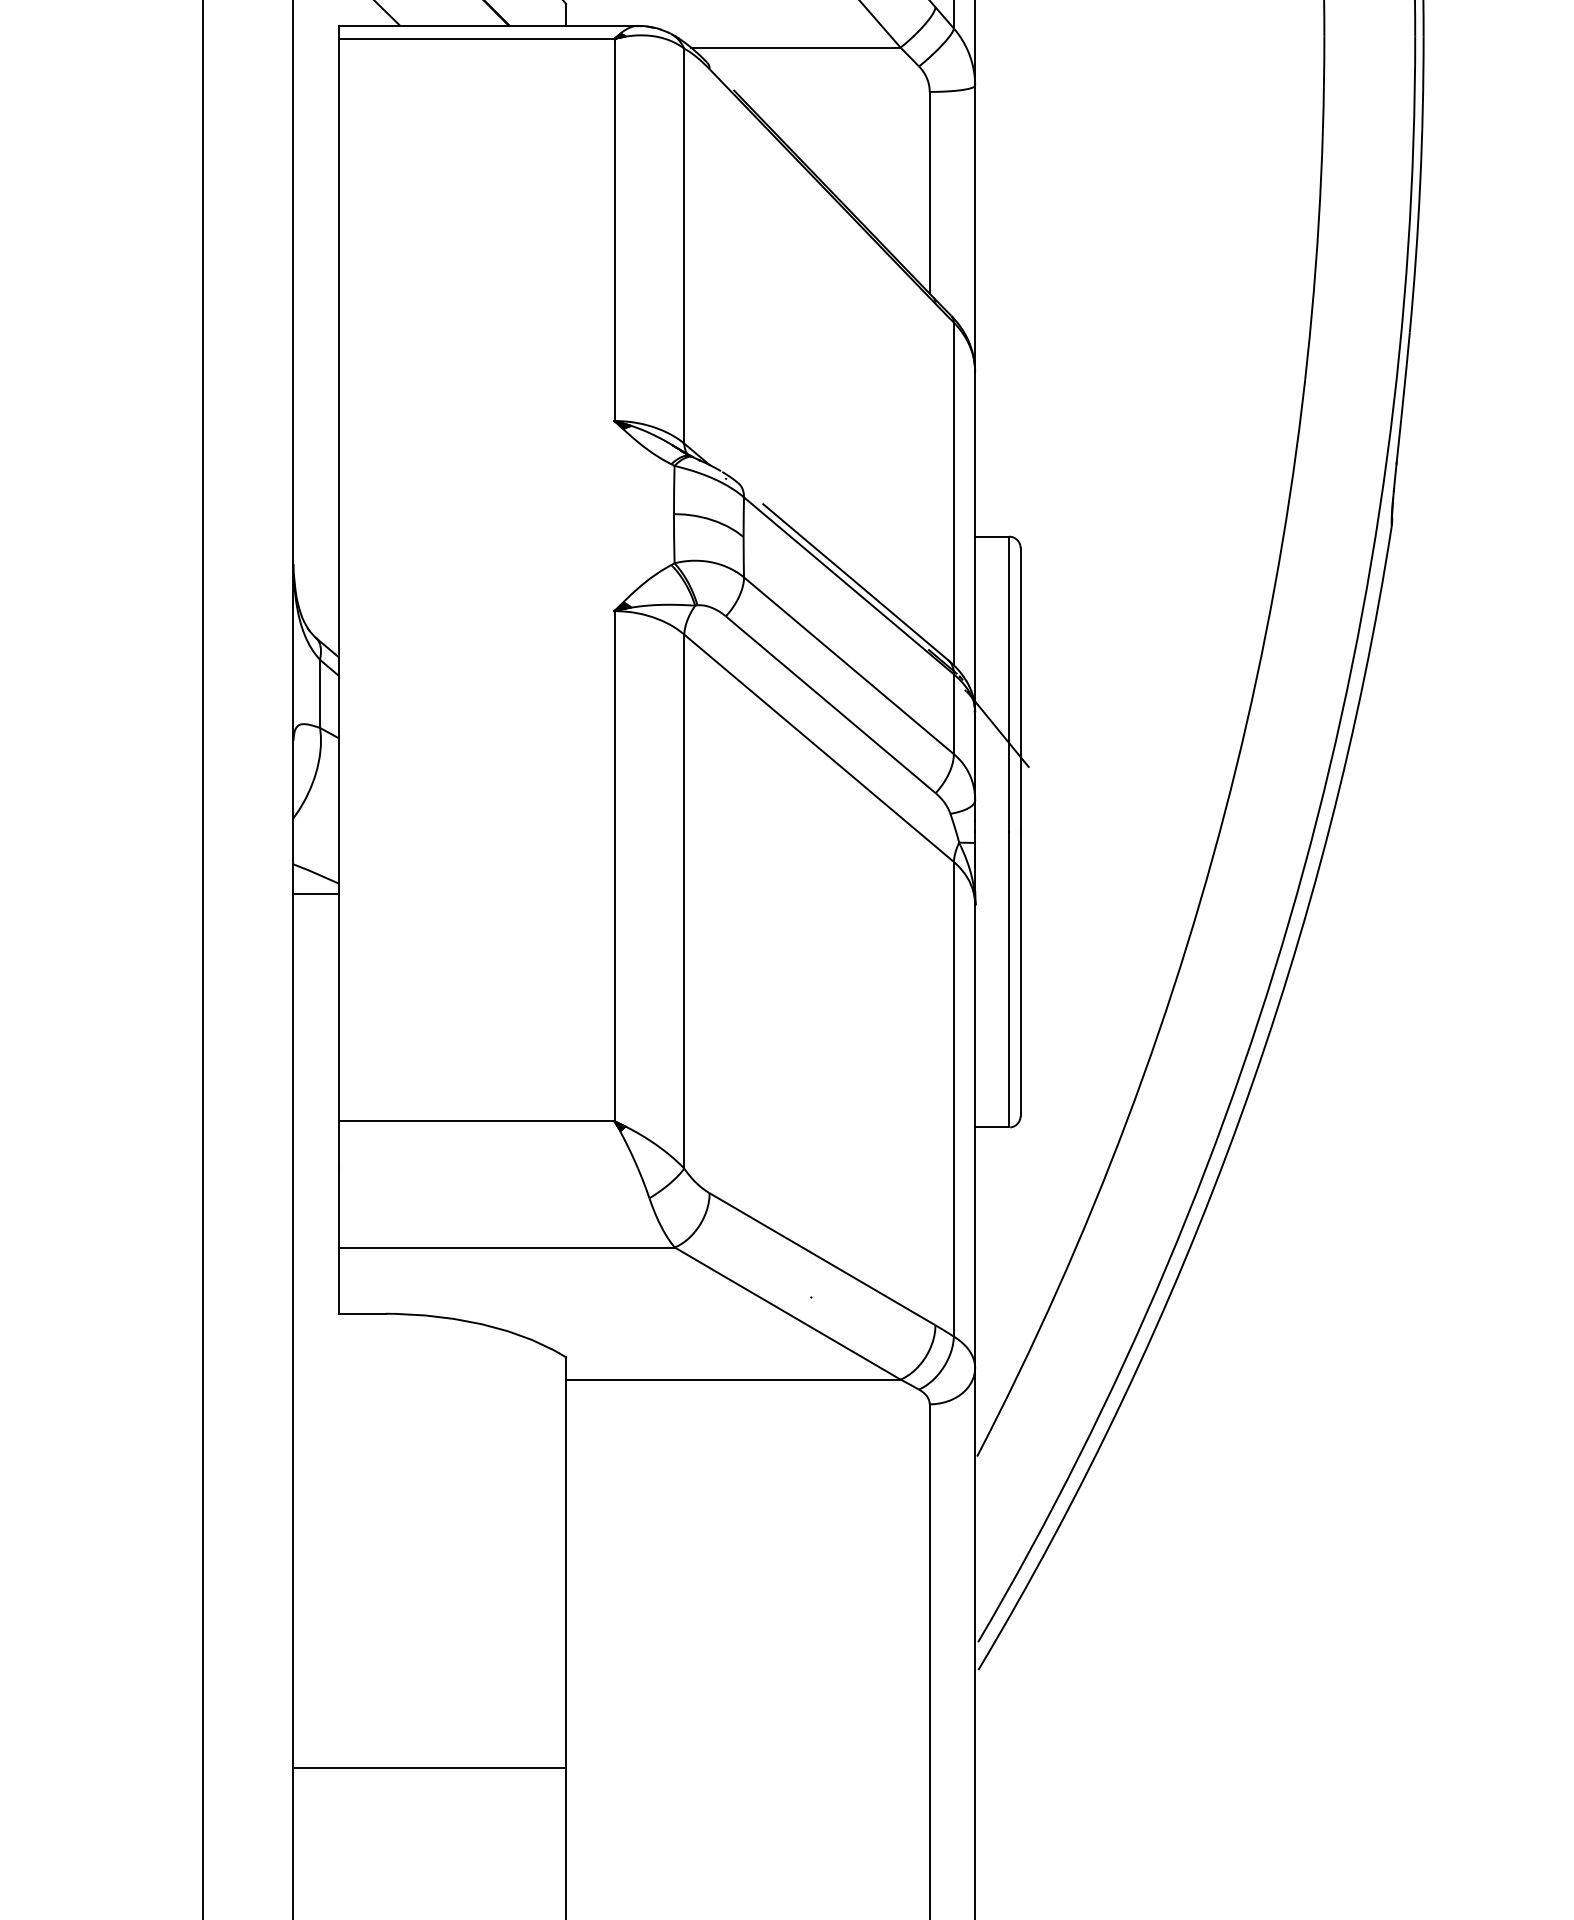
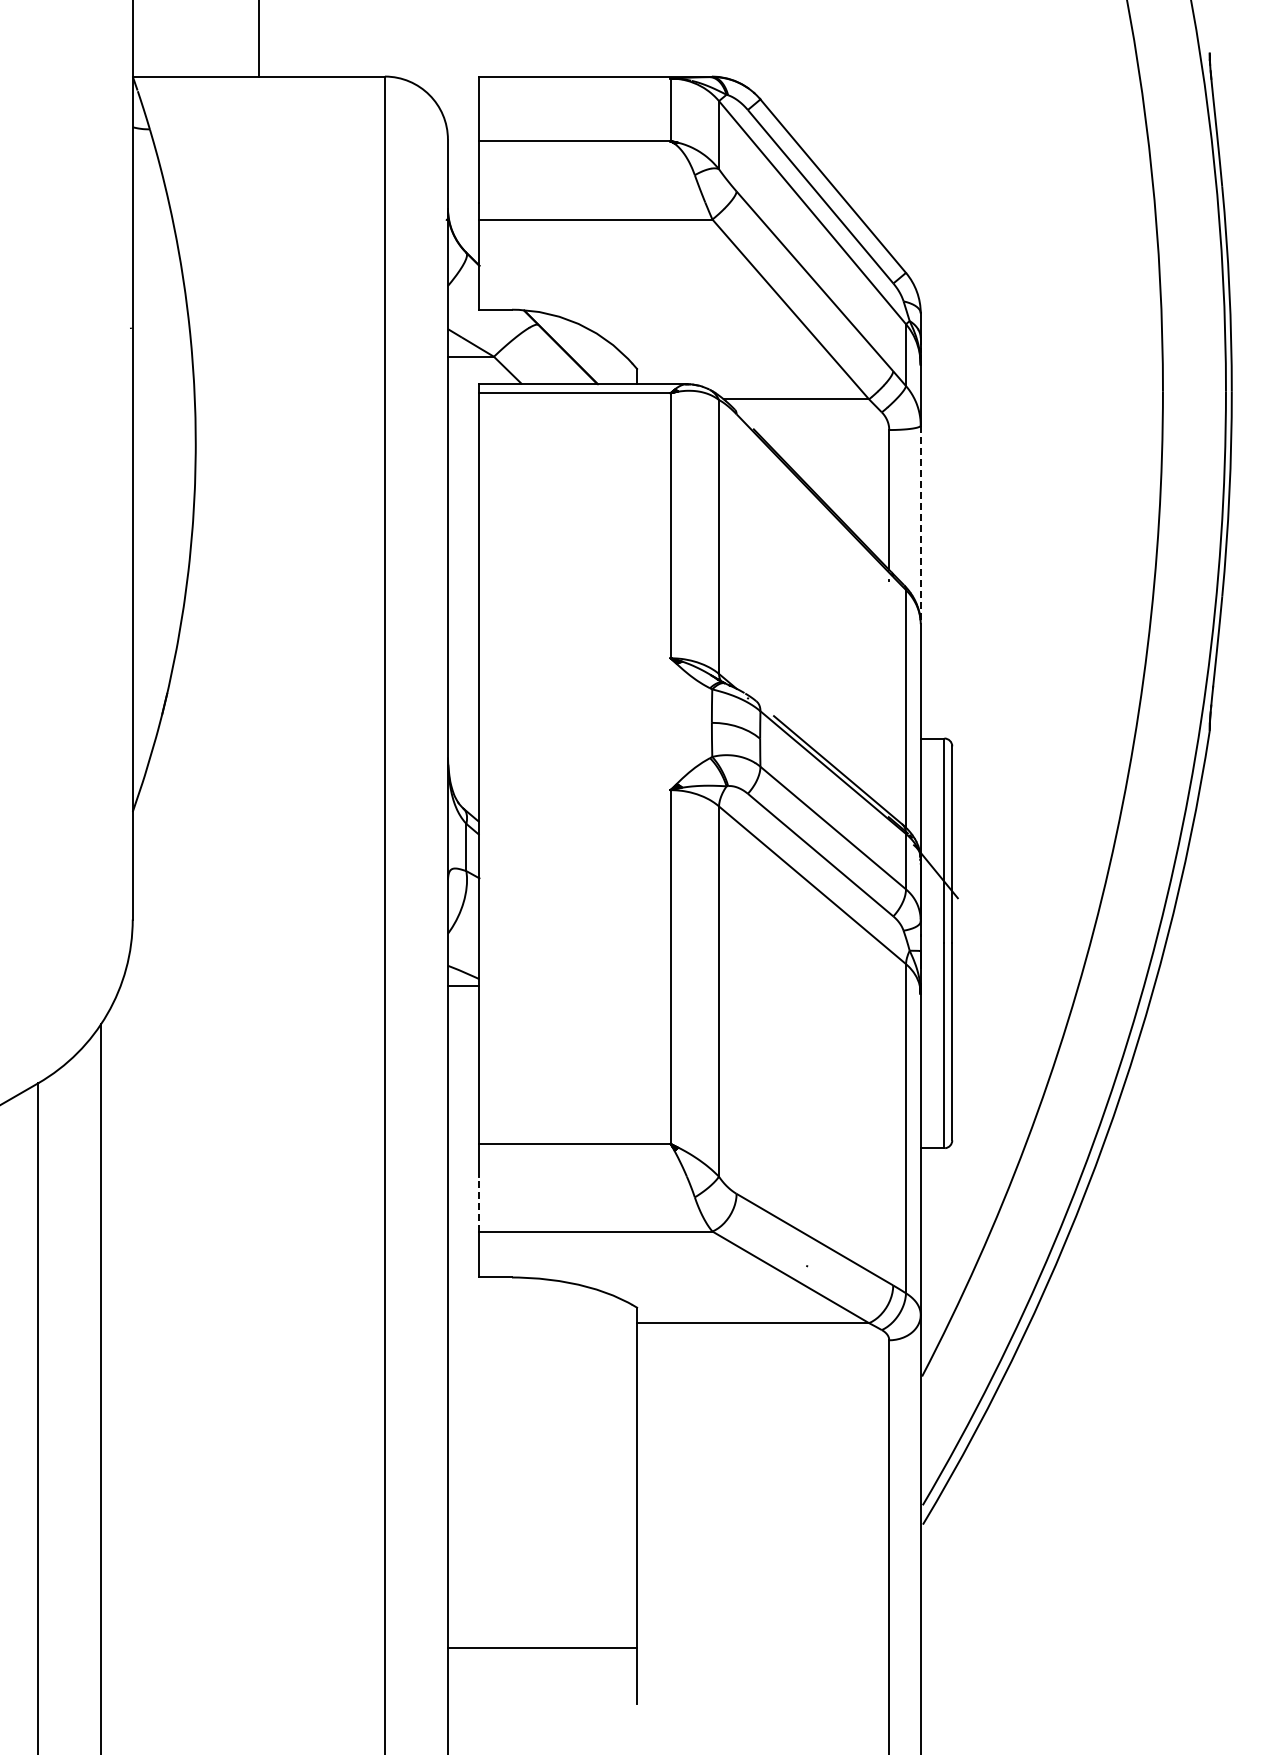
line: (974, 229) -> (920, 525), solid -> dashed
line: (338, 1207) -> (479, 1203), solid -> dashed
line: (429, 1767) -> (542, 1647), moved

